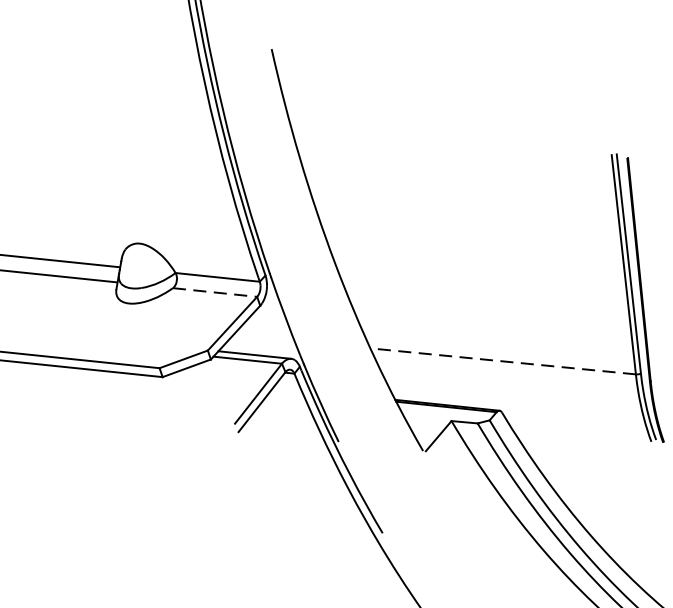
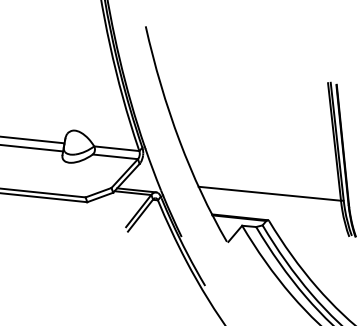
line: (215, 291) -> (115, 156), dashed -> solid
line: (502, 360) -> (269, 193), dashed -> solid

